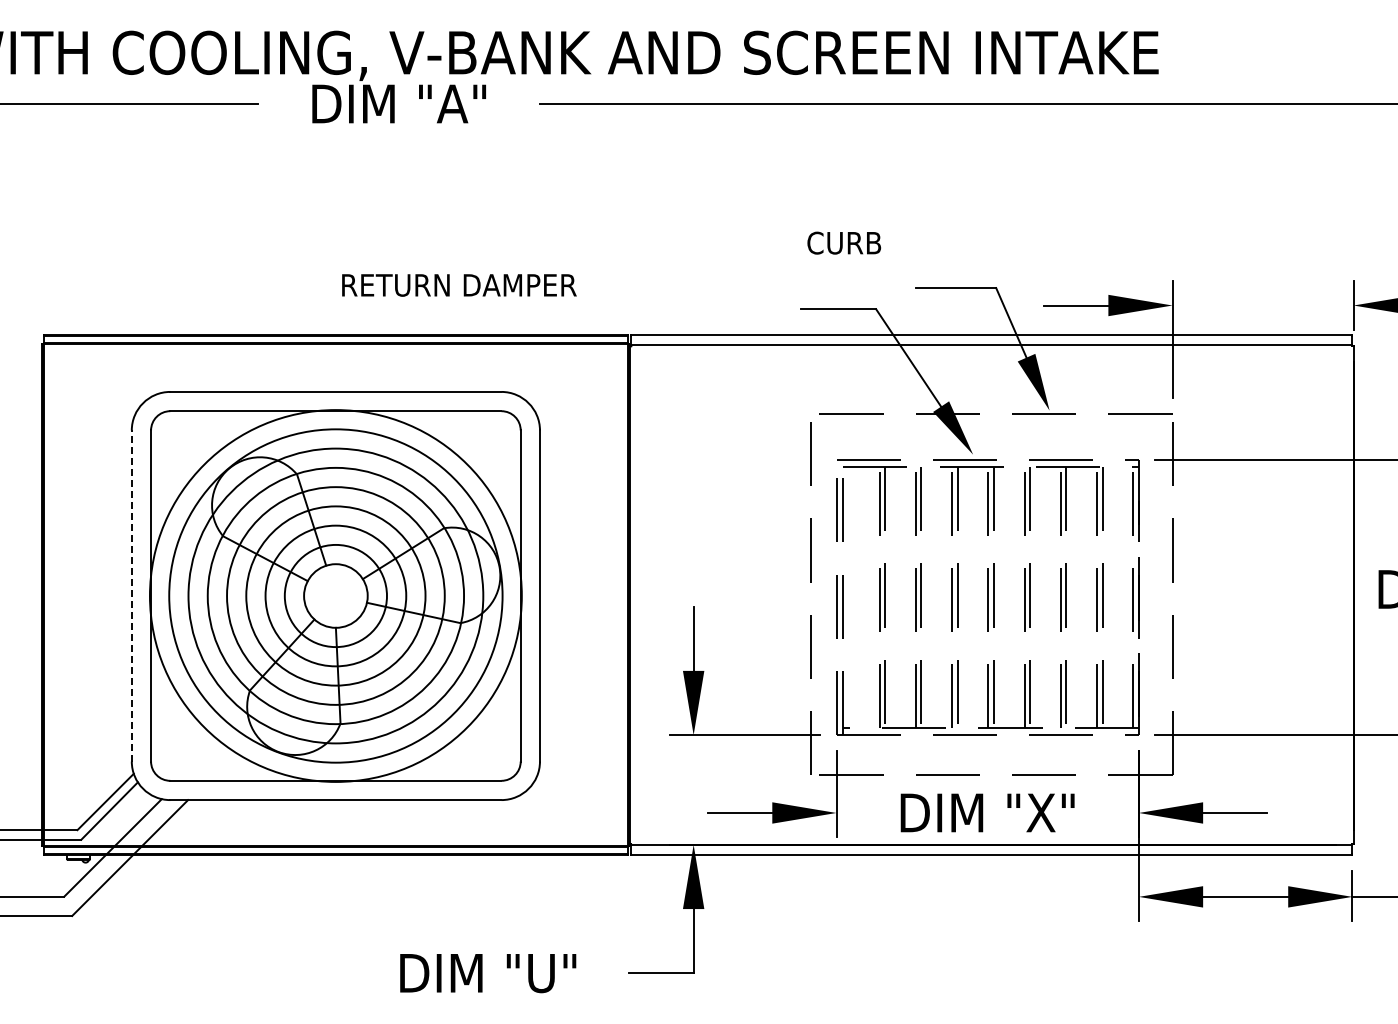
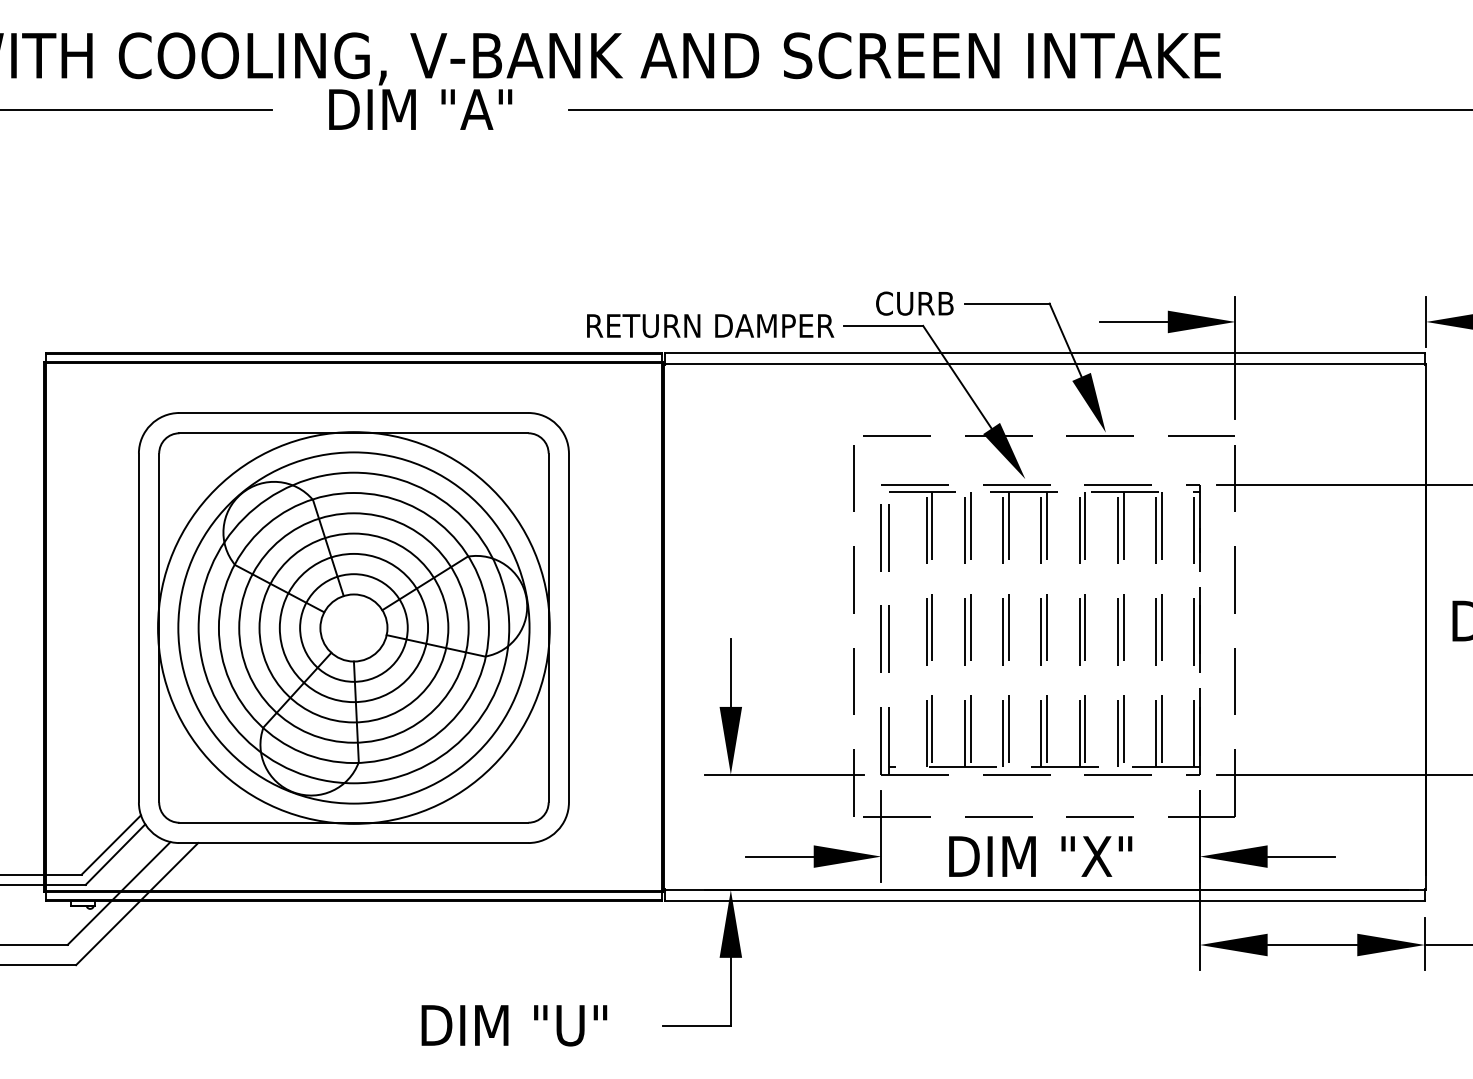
text: (843, 242) -> (914, 302), moved
text: (459, 285) -> (710, 326), moved
line: (131, 596) -> (138, 628), dashed -> solid

